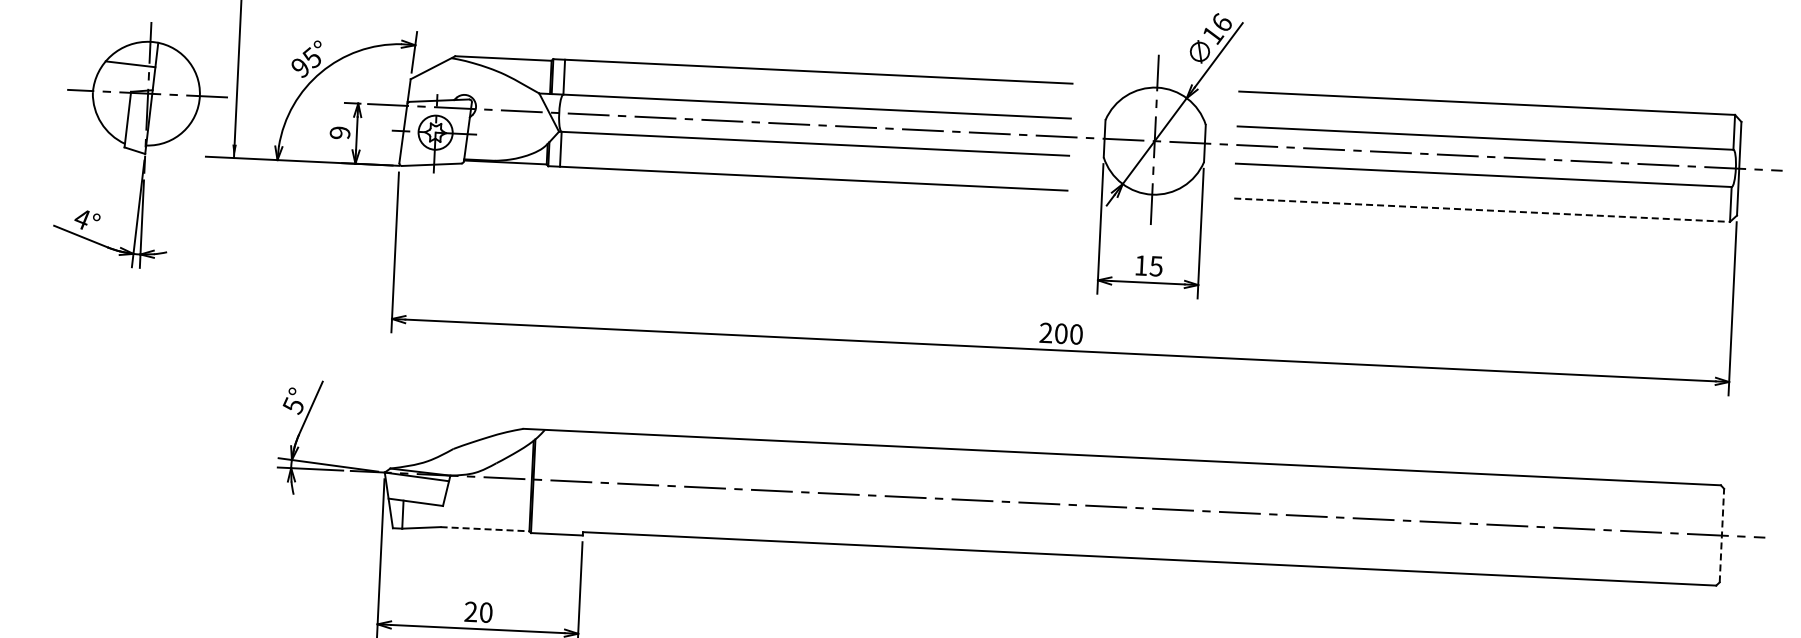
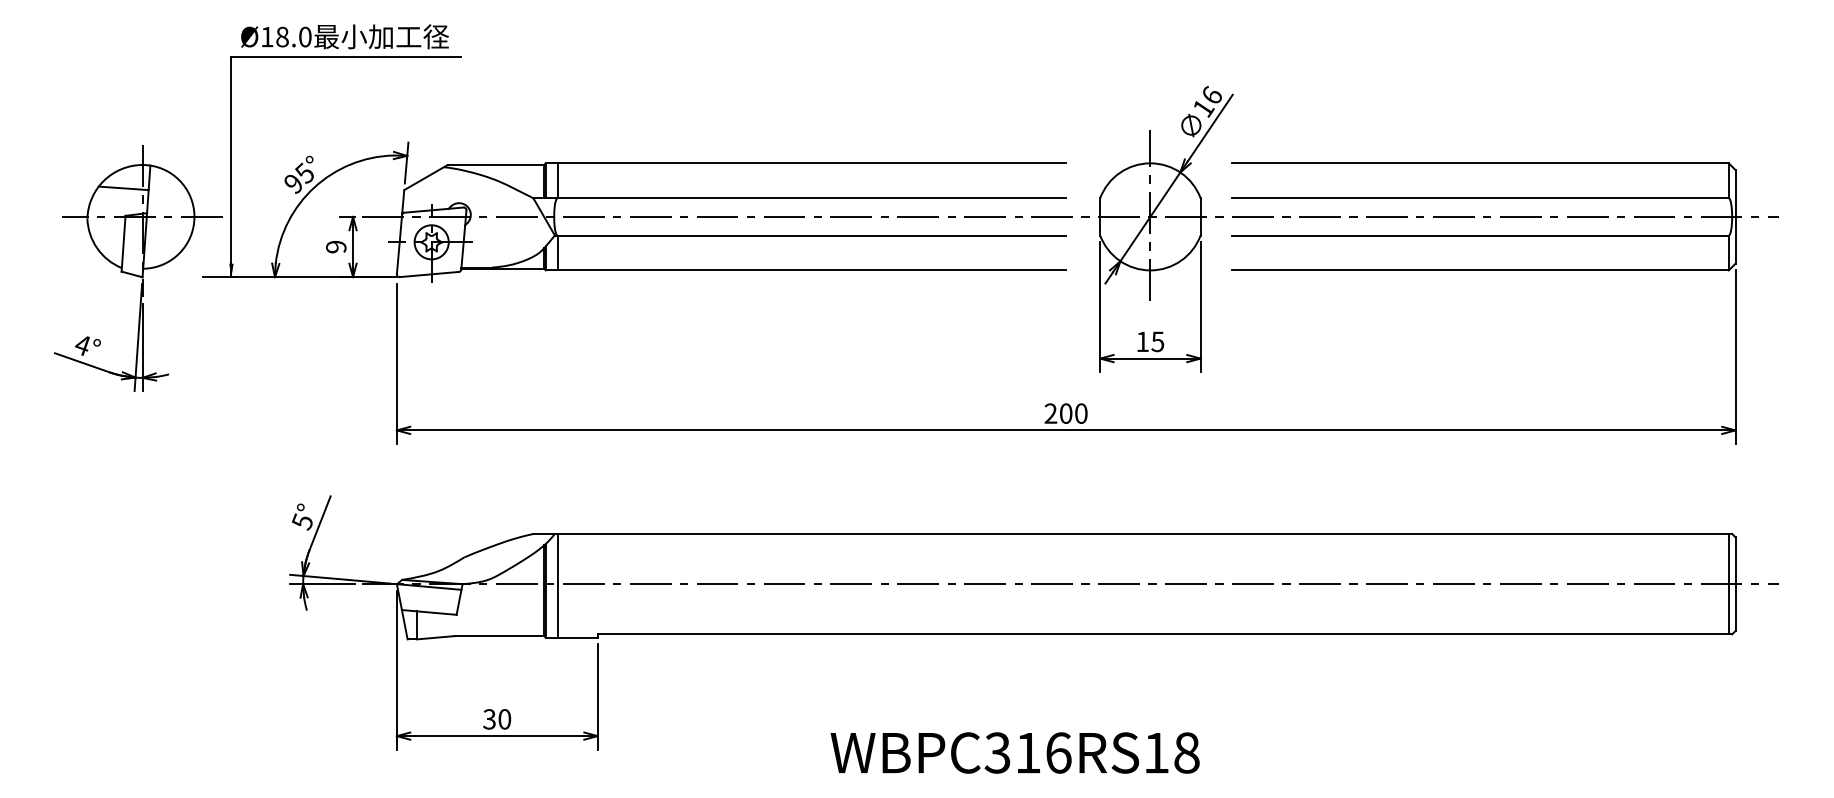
line: (1482, 210) -> (1481, 270), dashed -> solid
line: (545, 481) -> (557, 585), added
line: (485, 529) -> (500, 636), dashed -> solid
line: (1714, 534) -> (1728, 583), added
line: (1721, 535) -> (1735, 584), dashed -> solid
text: (470, 612) -> (489, 719), 20 -> 30

